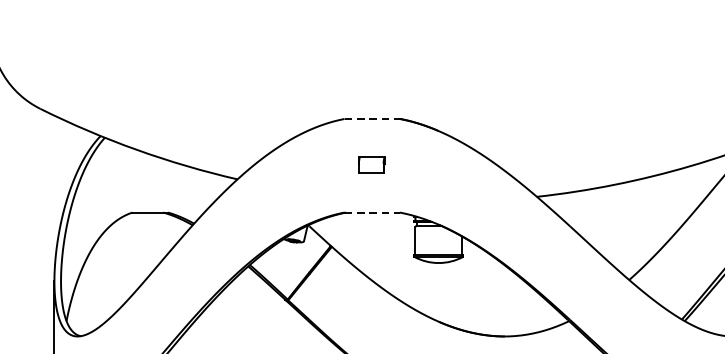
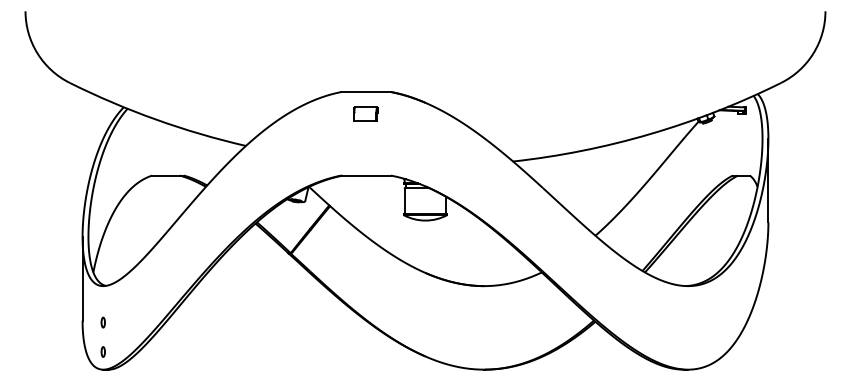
line: (372, 119) -> (366, 92), dashed -> solid
part: (371, 164) -> (365, 113), moved
line: (372, 212) -> (366, 175), dashed -> solid

